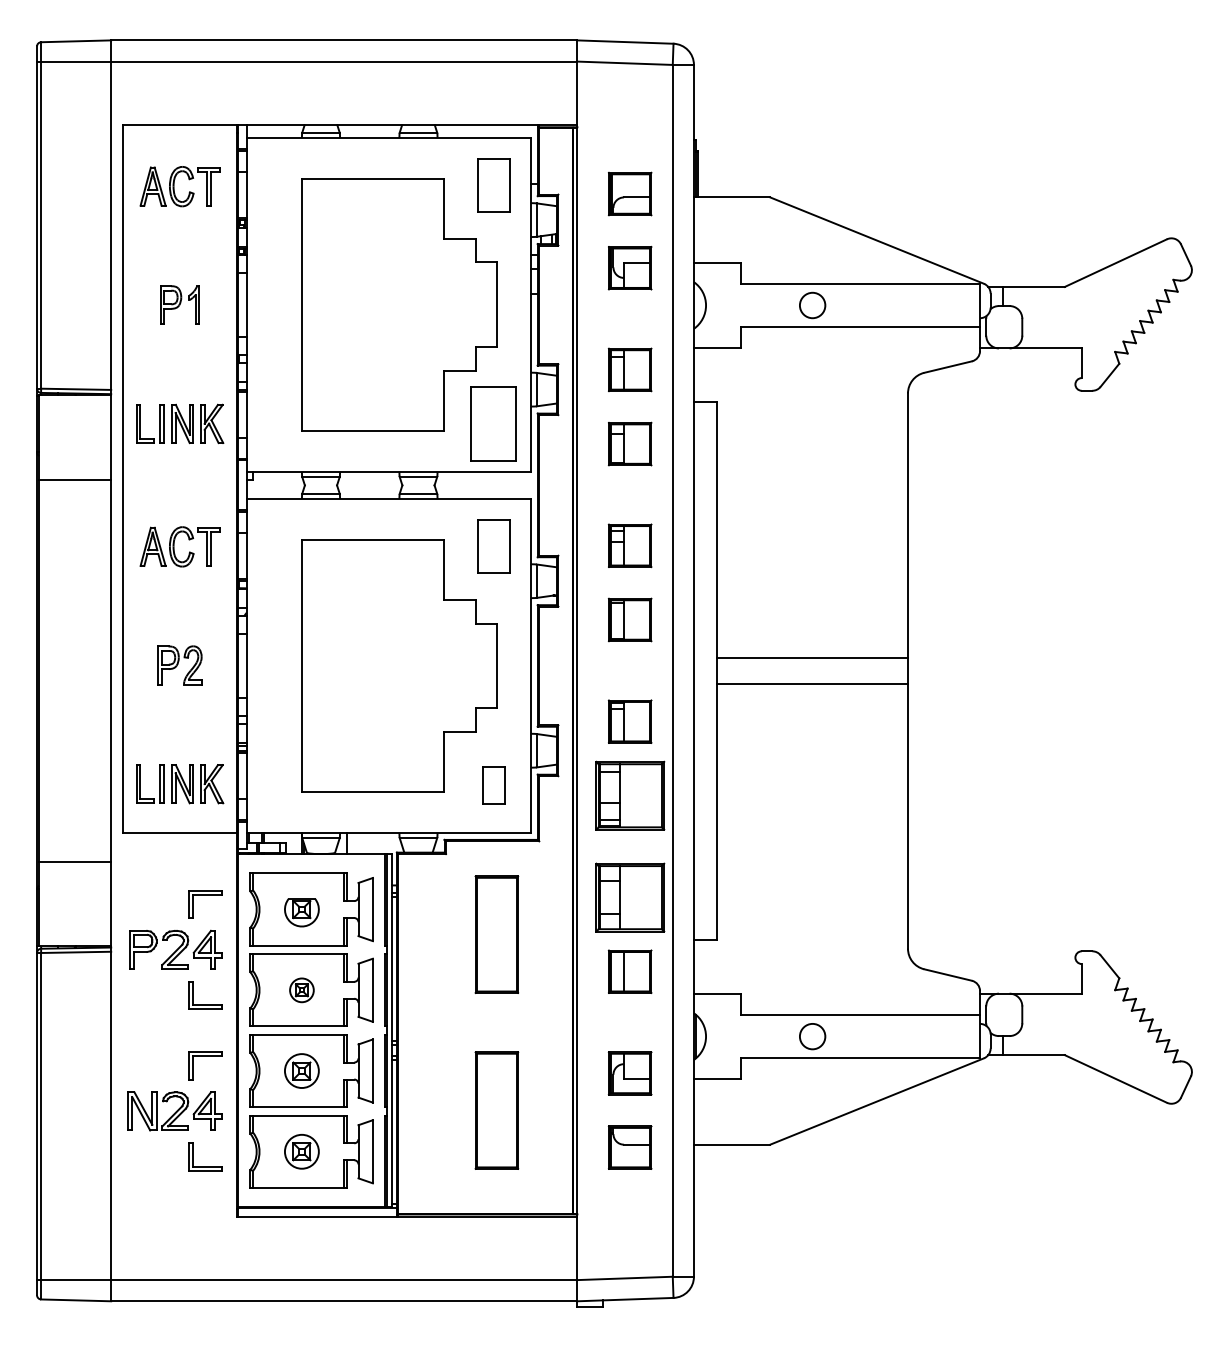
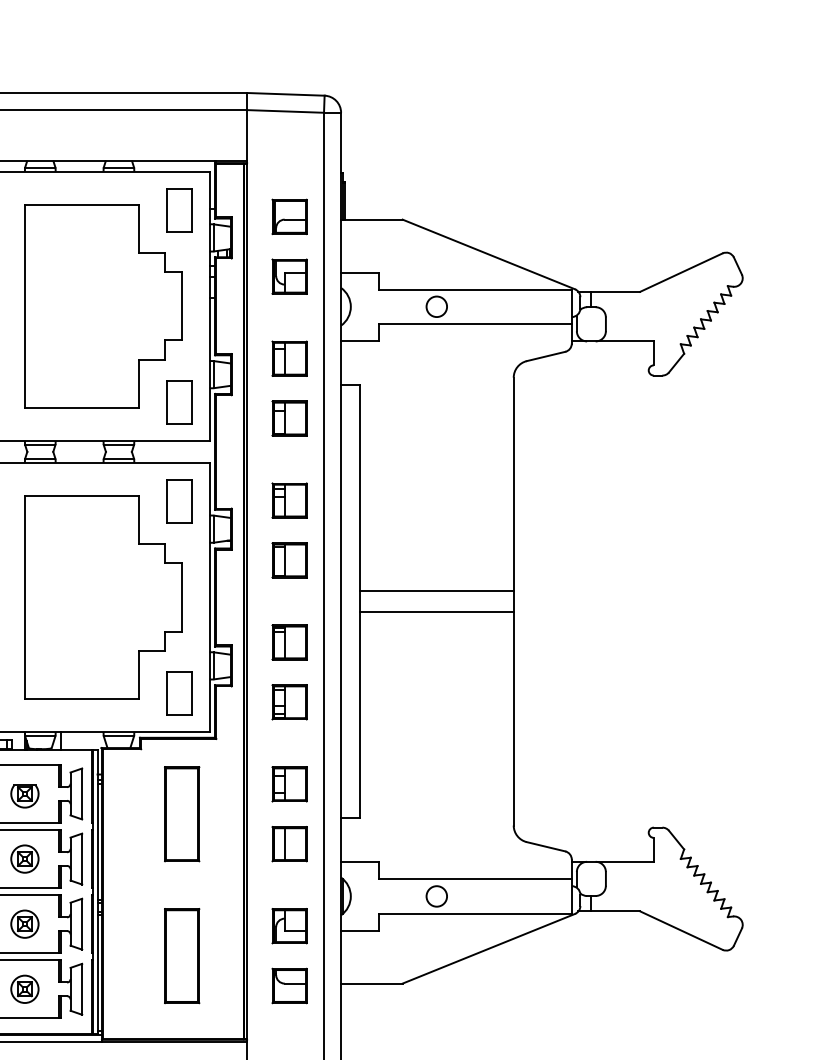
part: (493, 424) -> (179, 402), size x0.71
part: (493, 785) -> (179, 693), size x1.43
part: (629, 795) -> (289, 701), size x0.62
part: (629, 897) -> (289, 784), size x0.62
part: (301, 990) -> (24, 859), size x1.43

